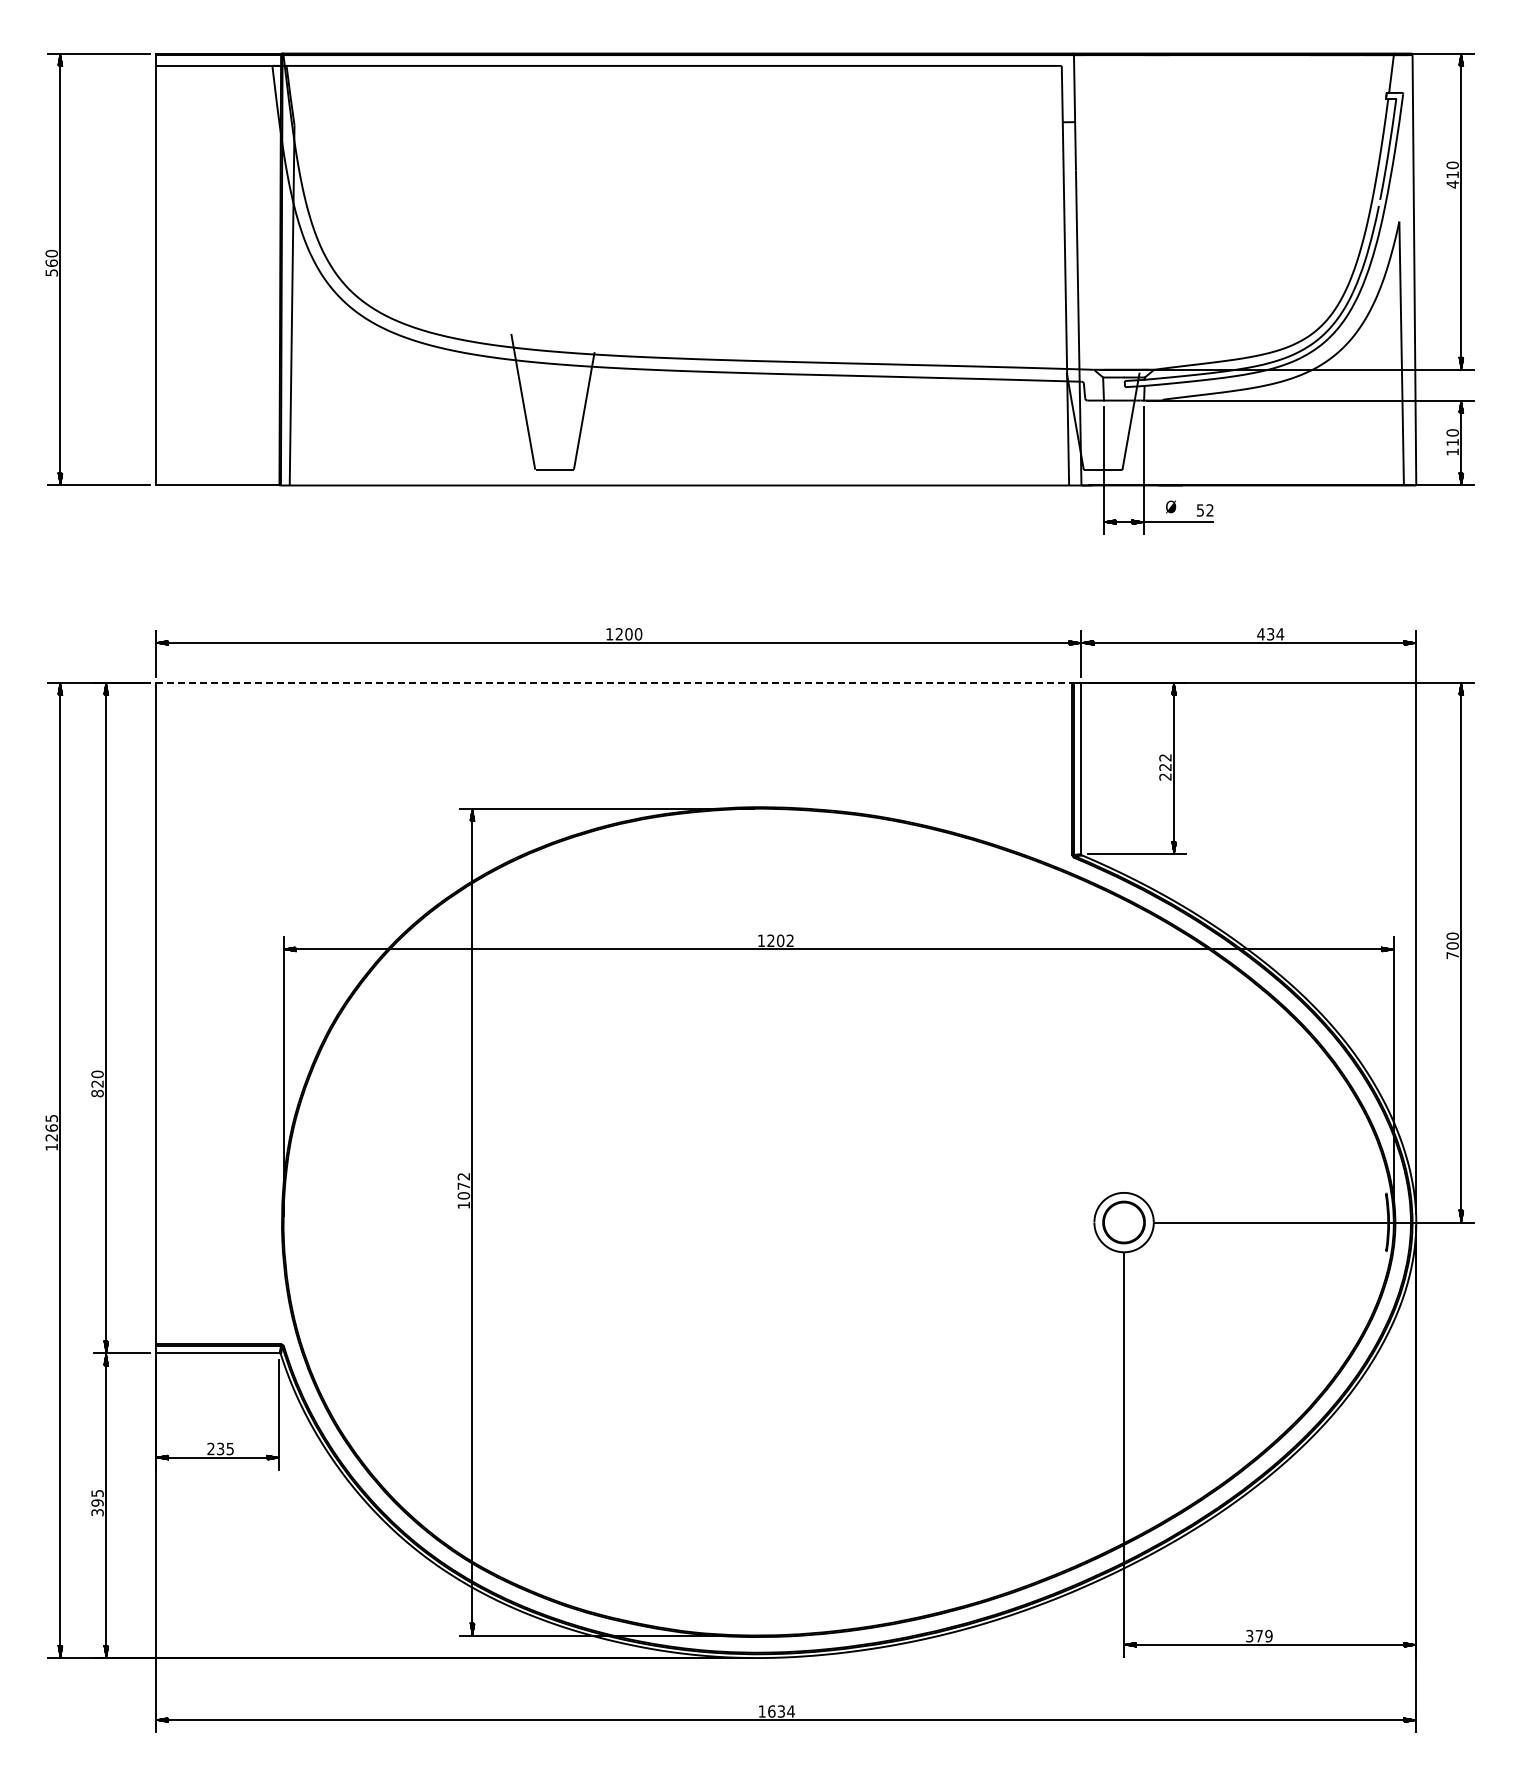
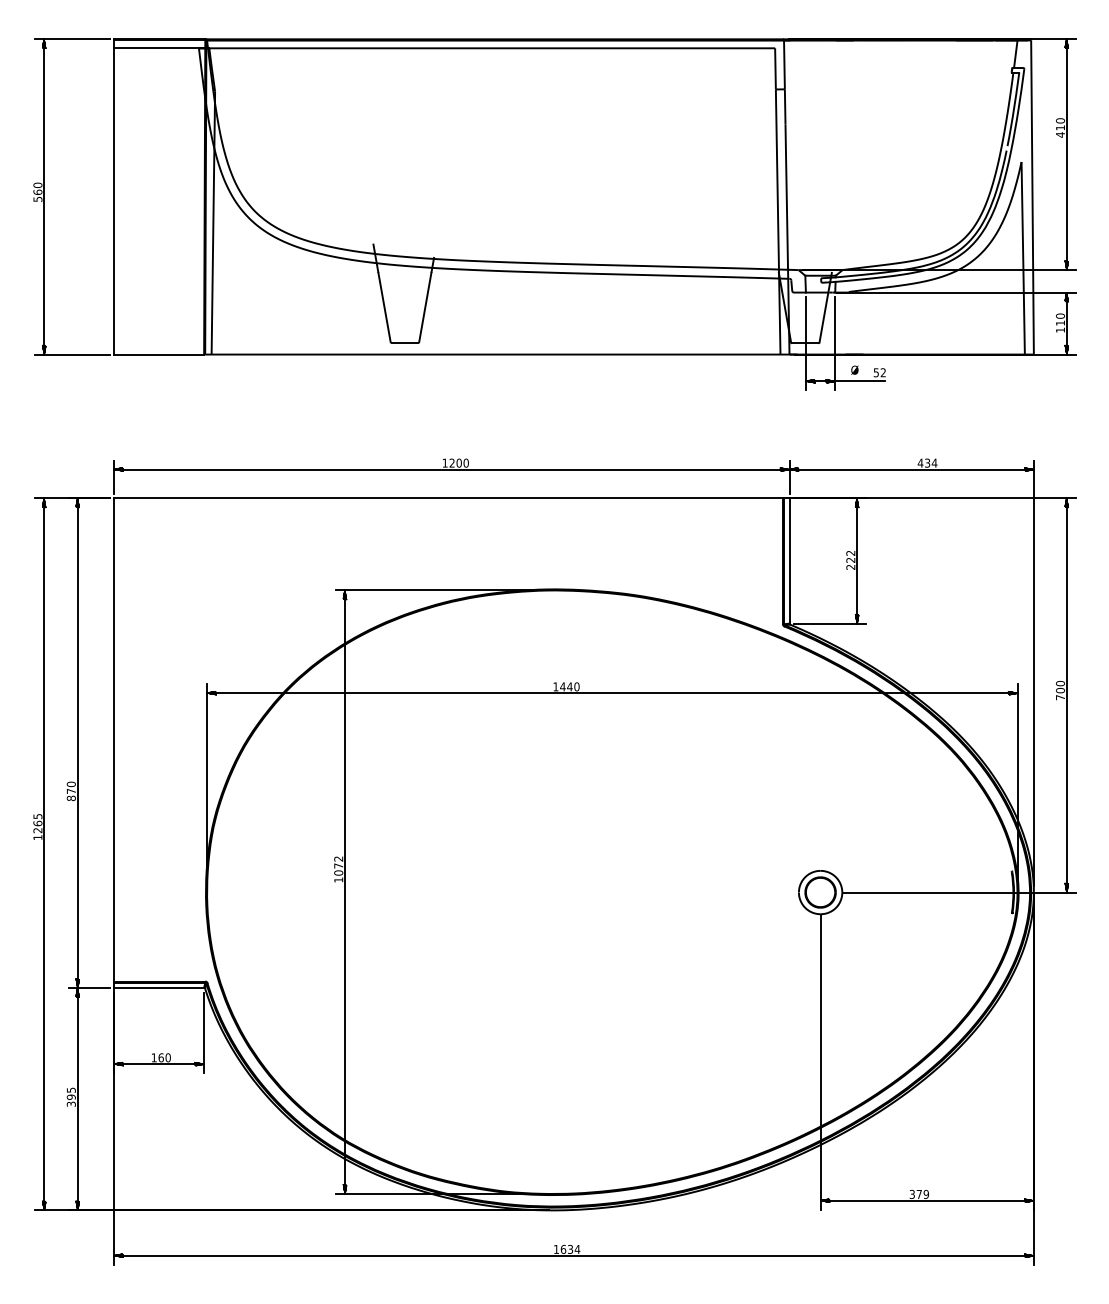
line: (614, 682) -> (448, 498), dashed -> solid
text: (780, 940) -> (569, 686), 1202 -> 1440
text: (97, 1083) -> (71, 791), 820 -> 870
text: (220, 1448) -> (161, 1057), 235 -> 160

